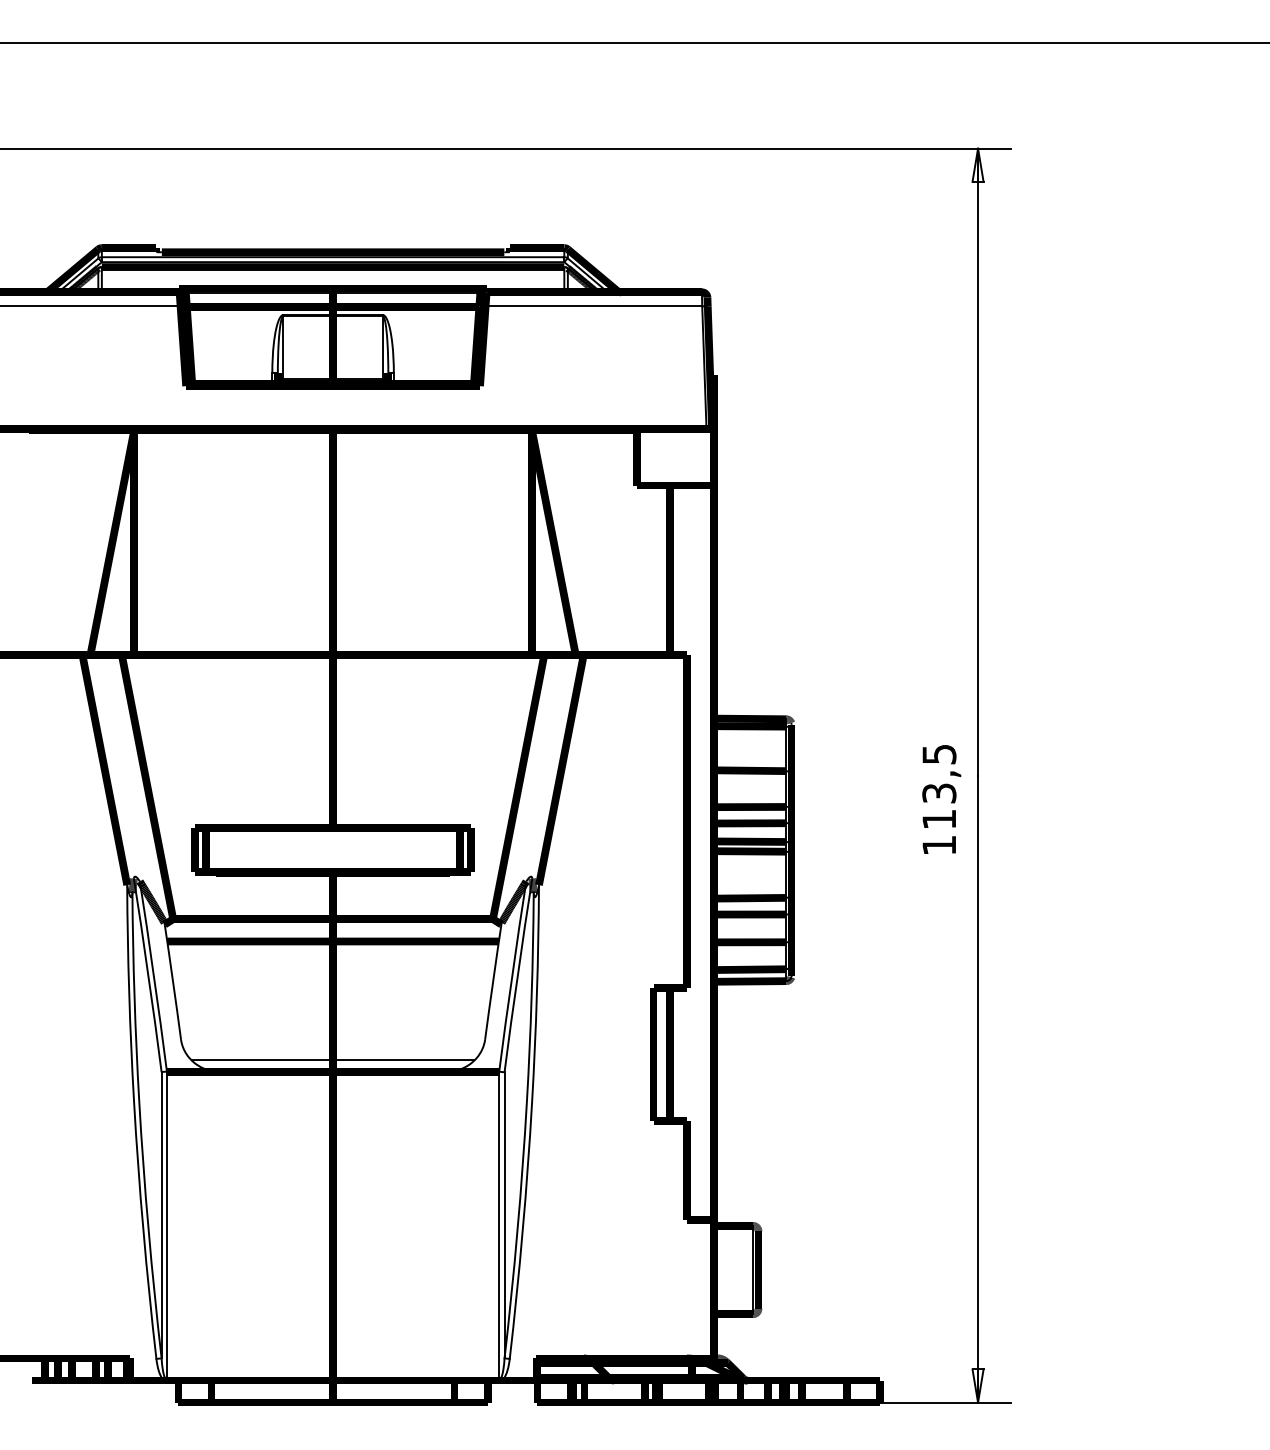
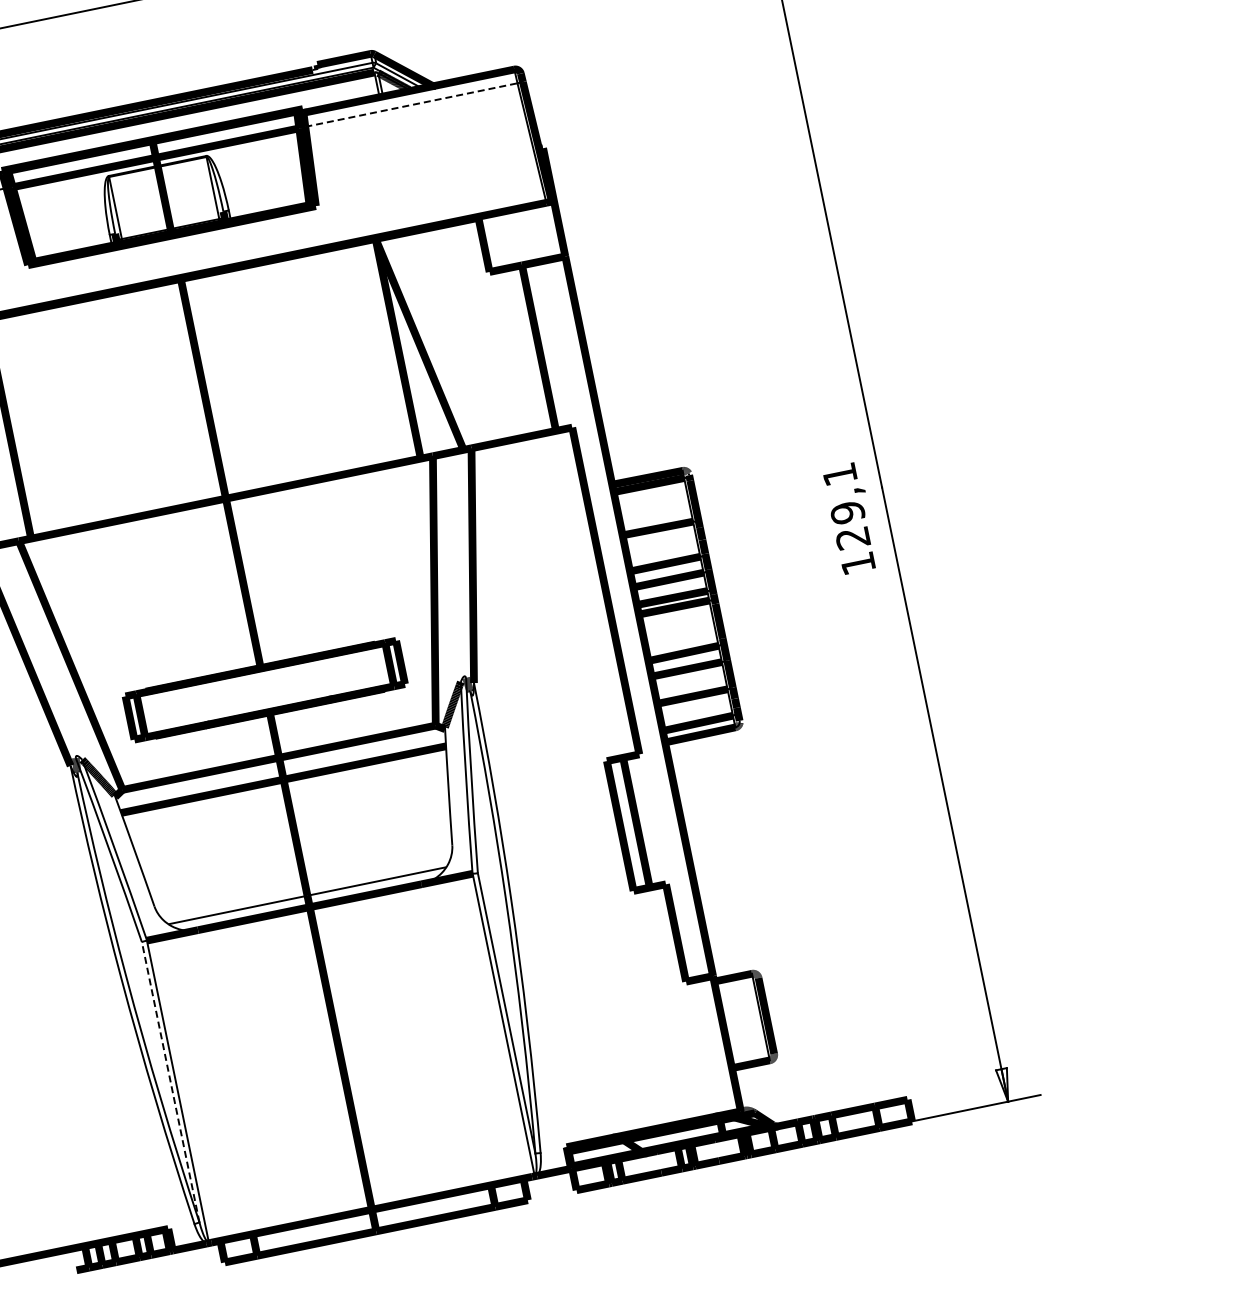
line: (594, 306) -> (412, 105), solid -> dashed
text: (939, 787) -> (846, 506), 113,5 -> 129,1
line: (161, 1214) -> (170, 1081), solid -> dashed

